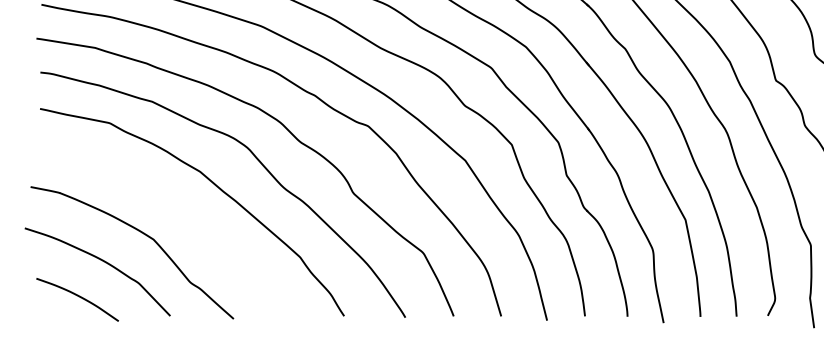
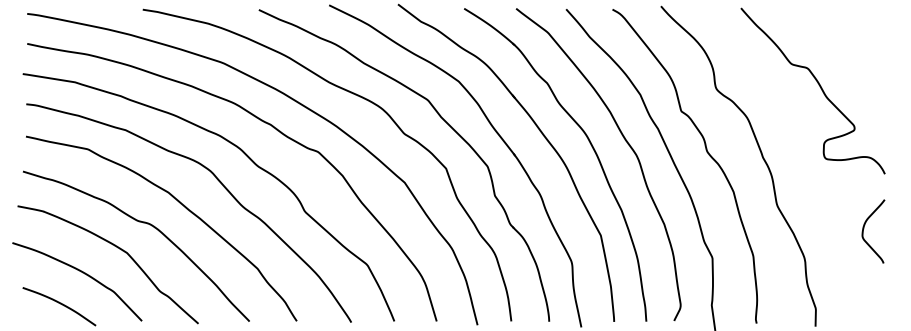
curve: (167, 205) -> (139, 222), added

